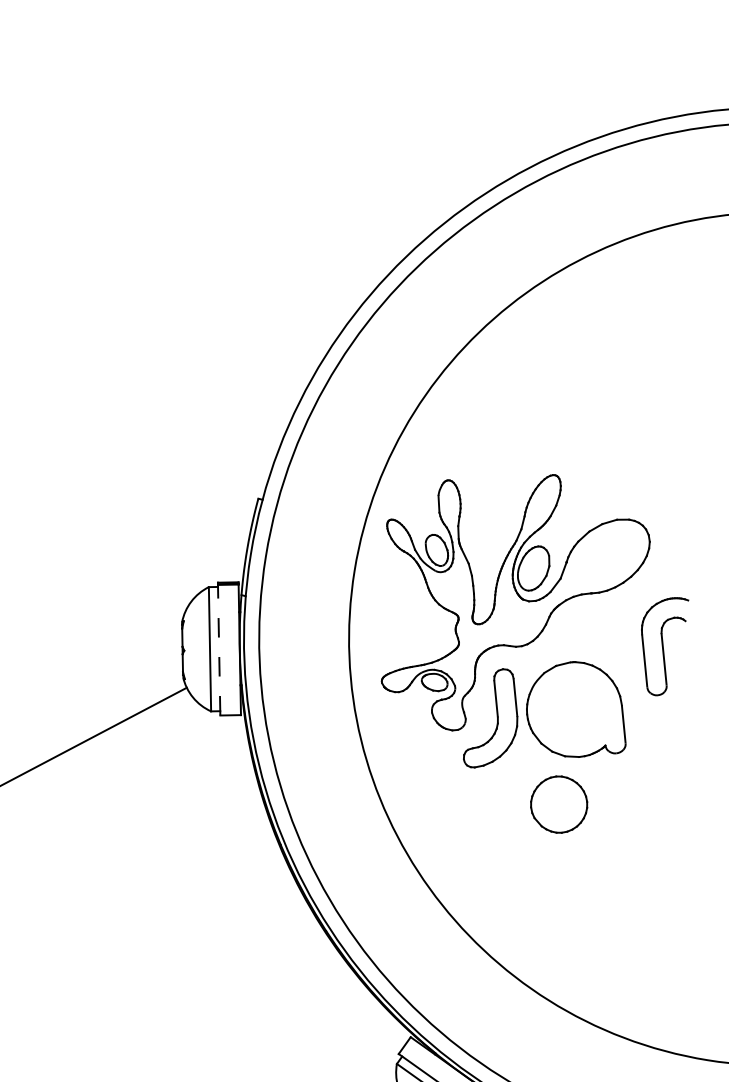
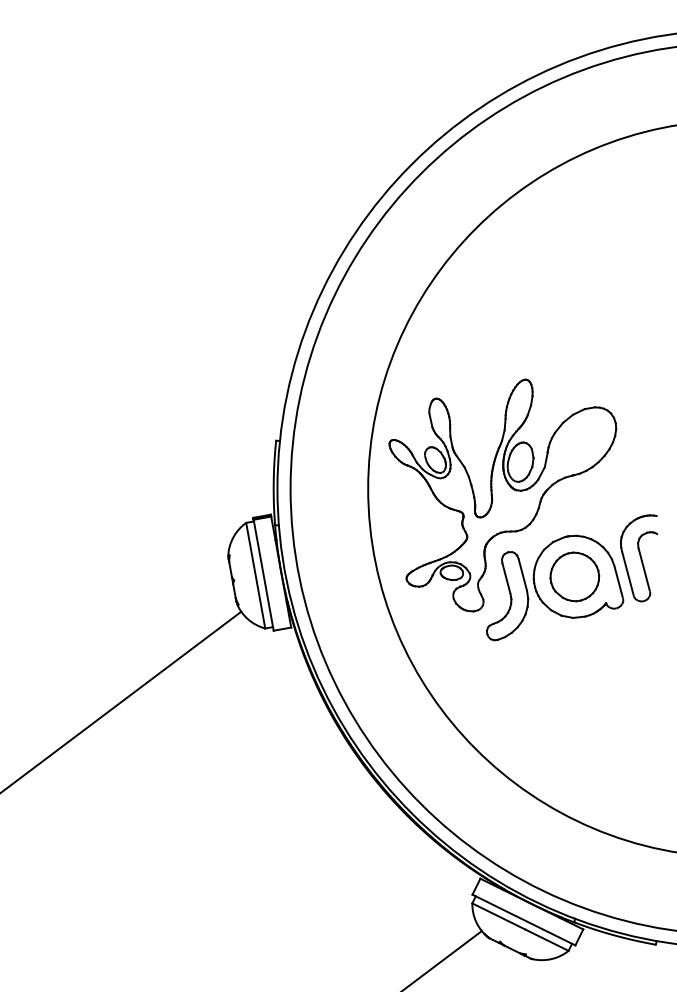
part: (660, 645) -> (639, 558), moved
line: (219, 649) -> (263, 574), dashed -> solid
part: (558, 804) -> (574, 576), moved

